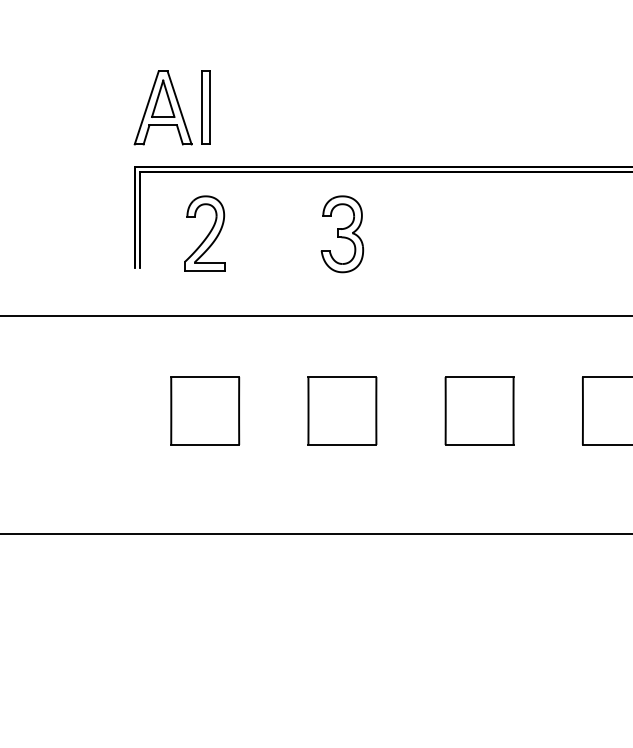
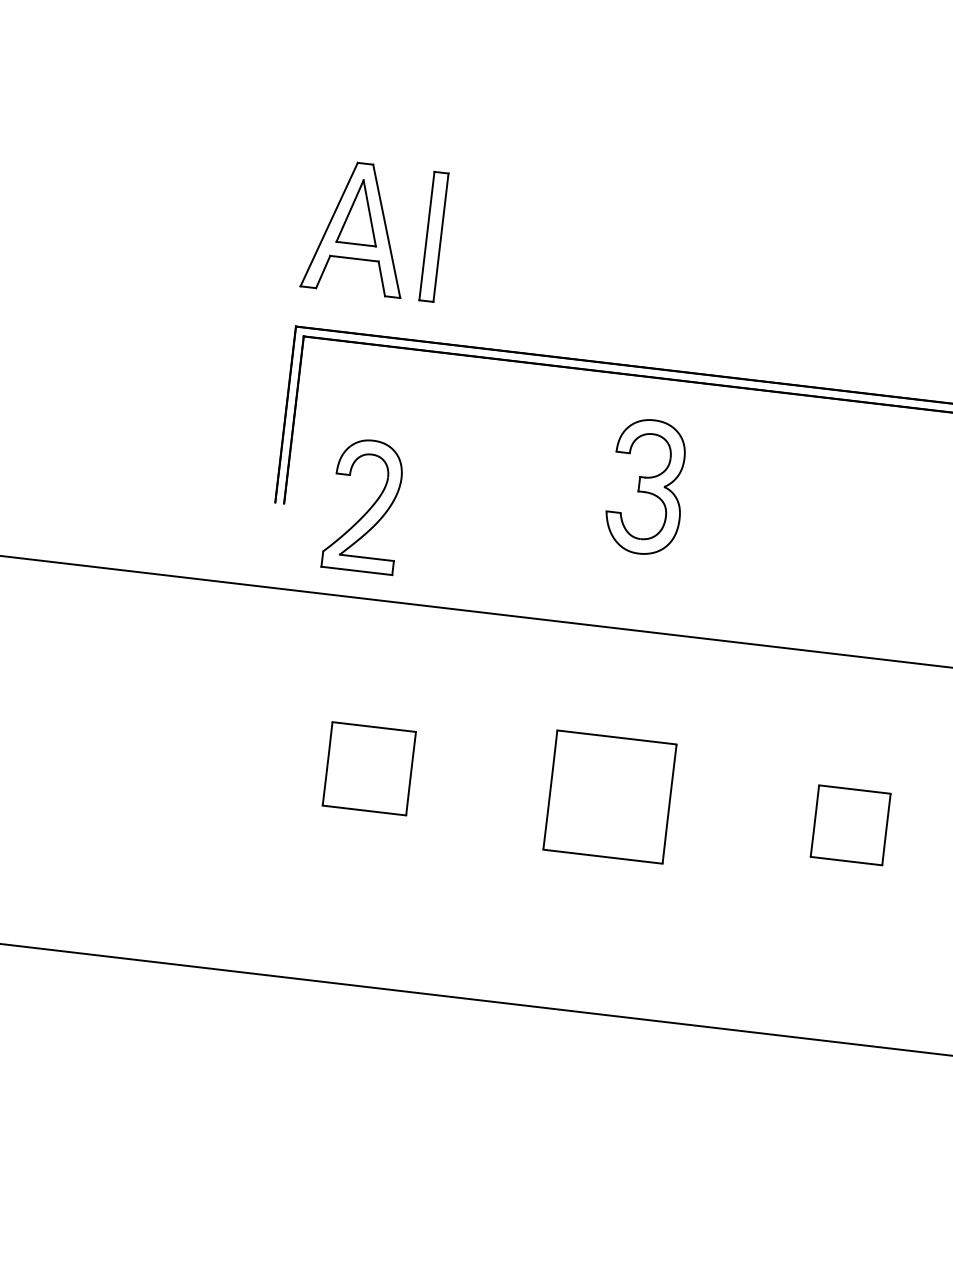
part: (204, 233) -> (363, 505), moved
part: (205, 410) -> (369, 767), size x0.7
part: (479, 410) -> (850, 824), size x0.6

